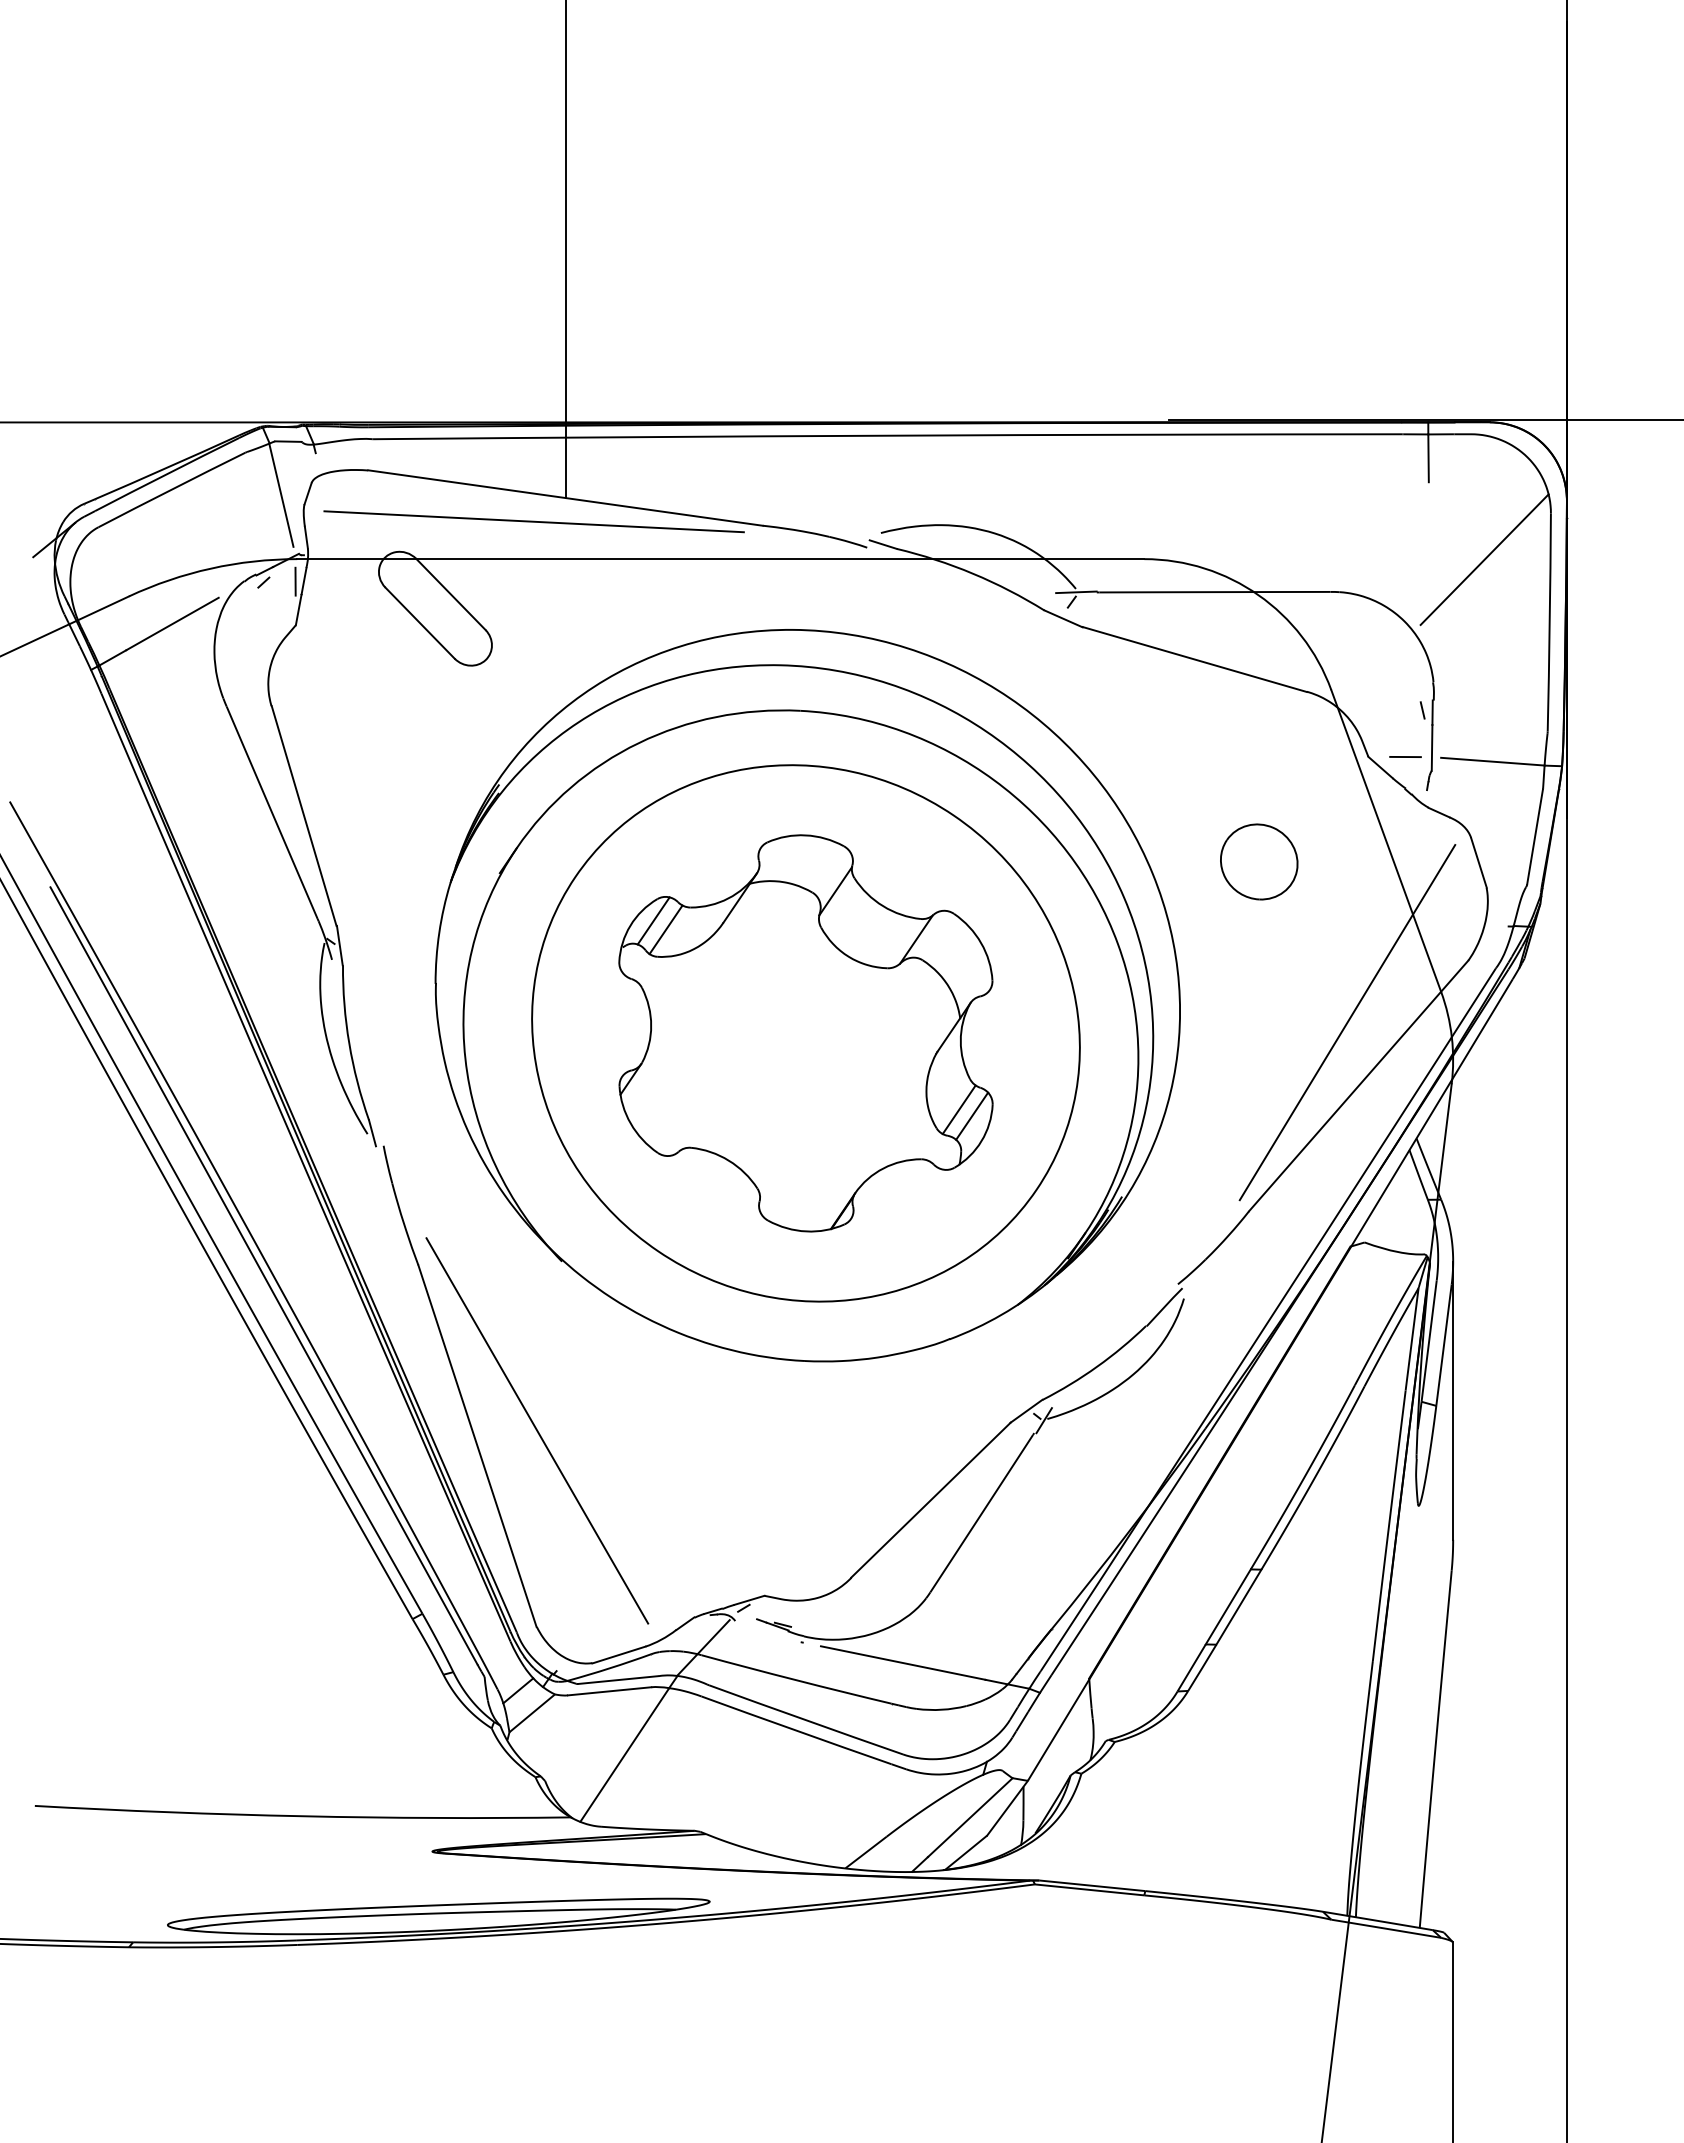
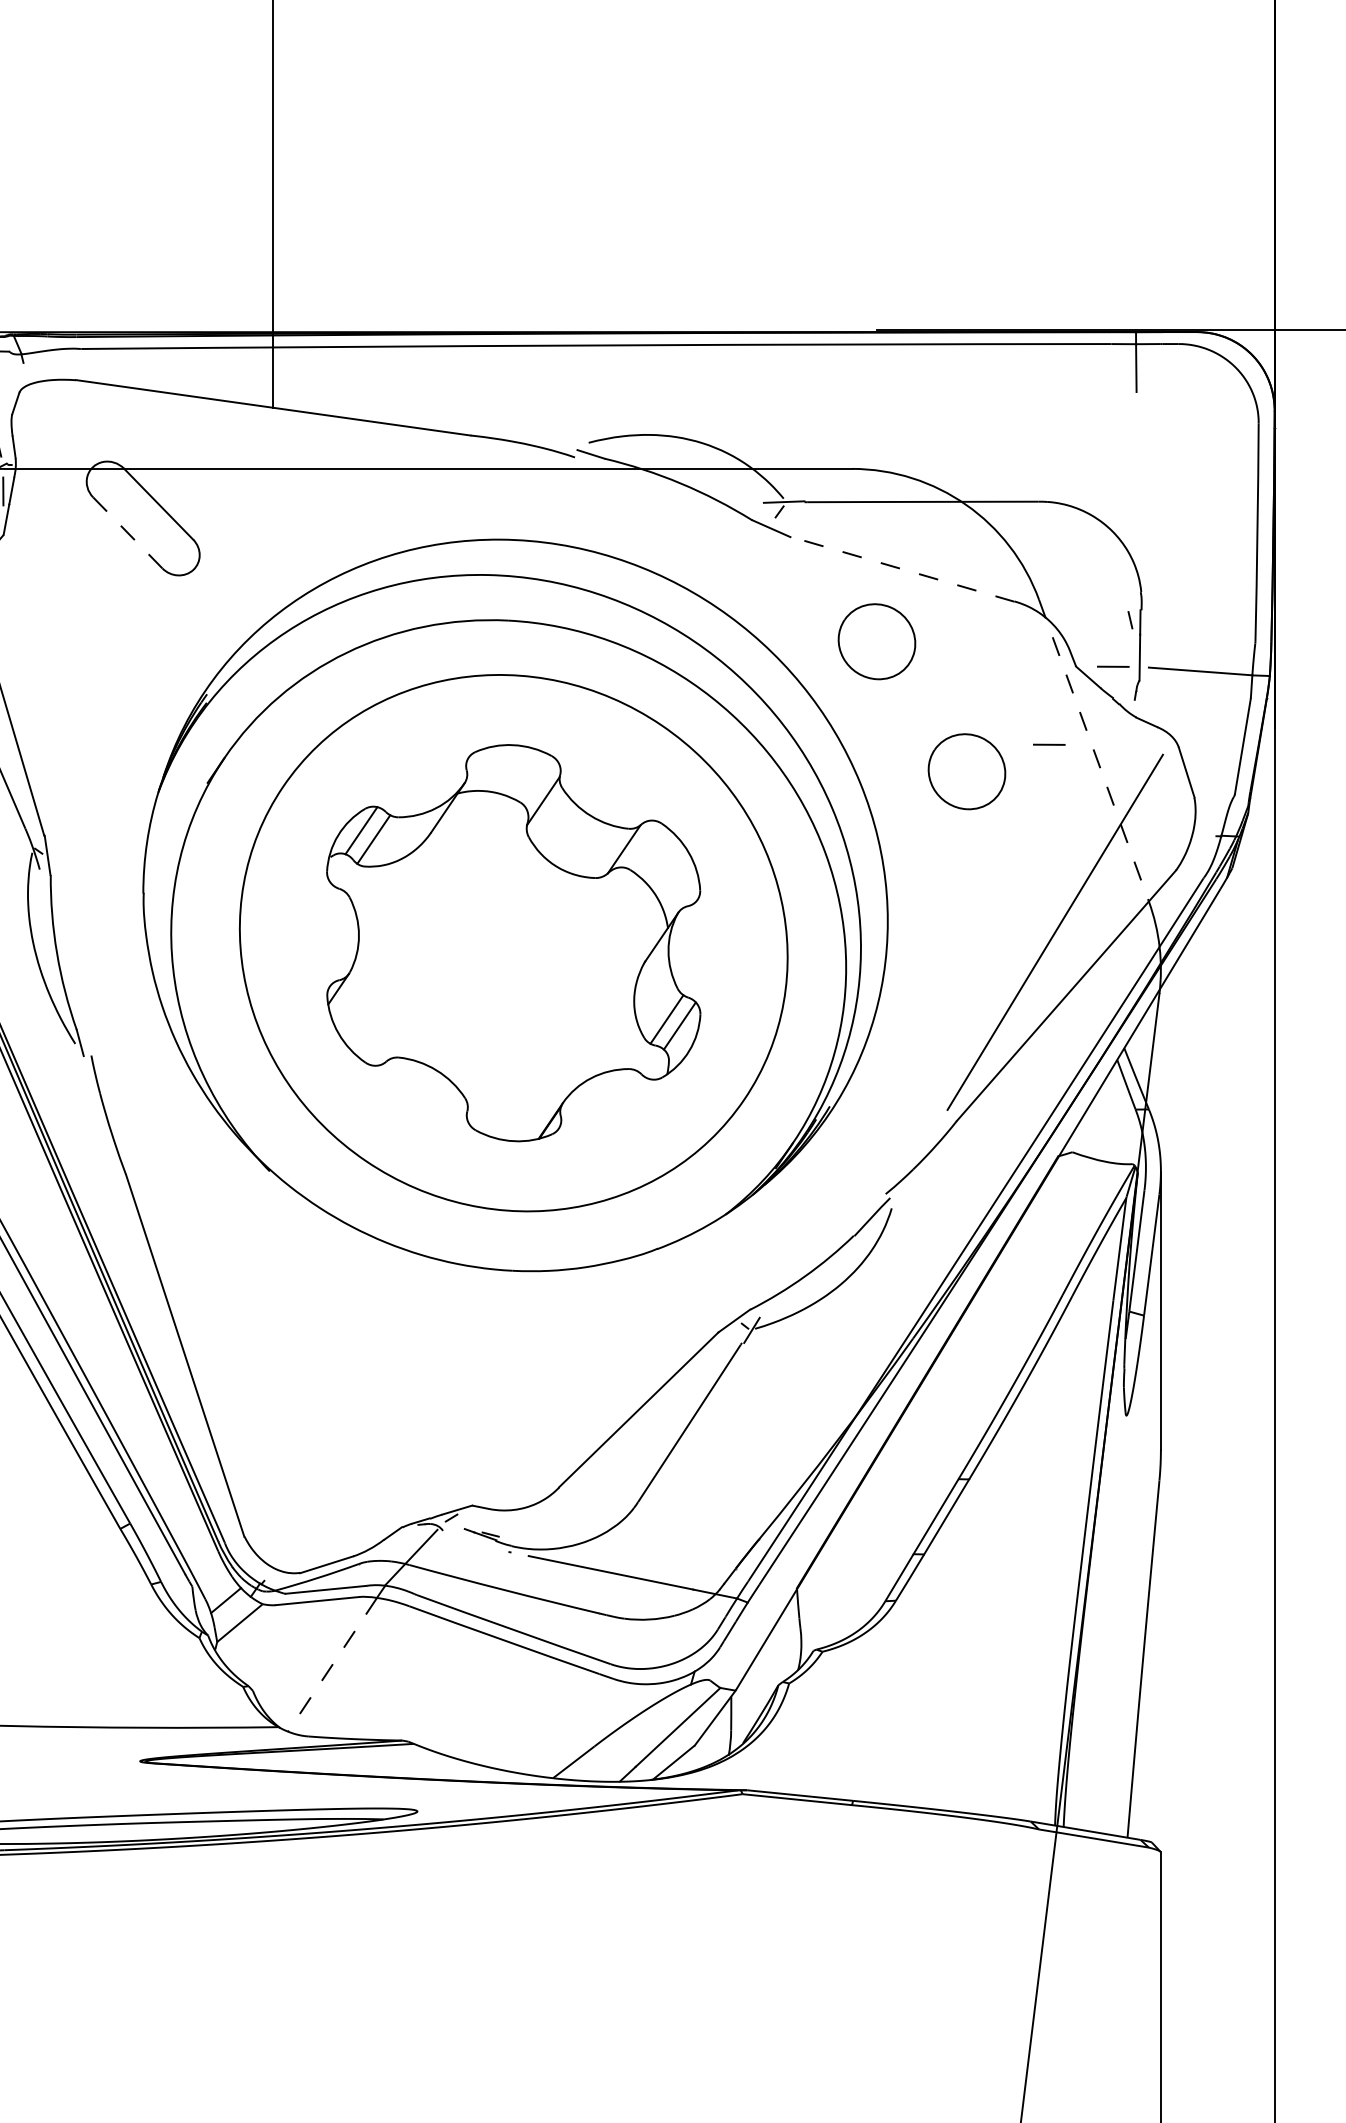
line: (533, 521) -> (241, 431), removed
line: (1484, 559) -> (1192, 469), removed
line: (420, 623) -> (128, 533), solid -> dashed
line: (1194, 659) -> (902, 569), solid -> dashed
part: (1169, 731) -> (877, 641), added
line: (1341, 834) -> (1049, 744), added
line: (1386, 840) -> (1094, 750), solid -> dashed
line: (537, 1430) -> (245, 1340), removed
line: (624, 1755) -> (332, 1665), solid -> dashed

